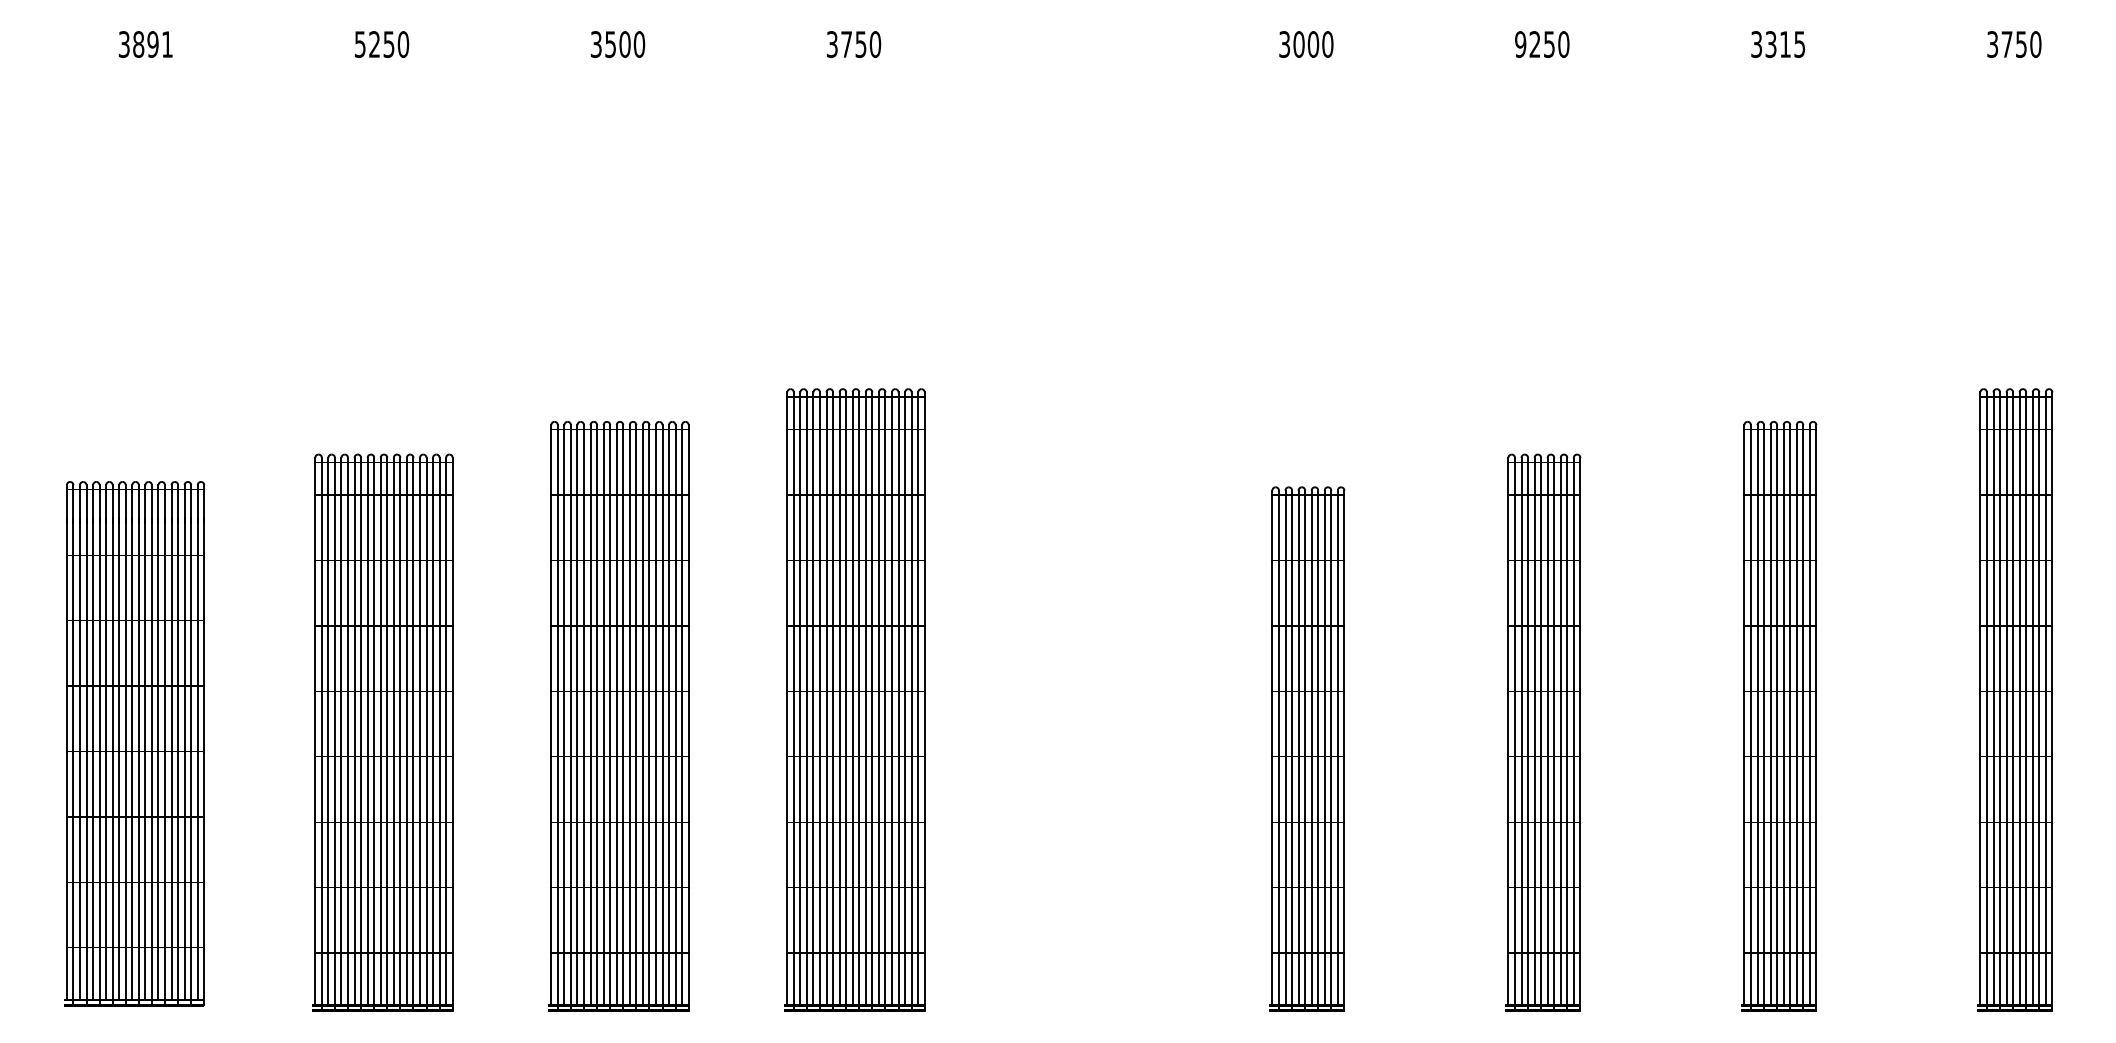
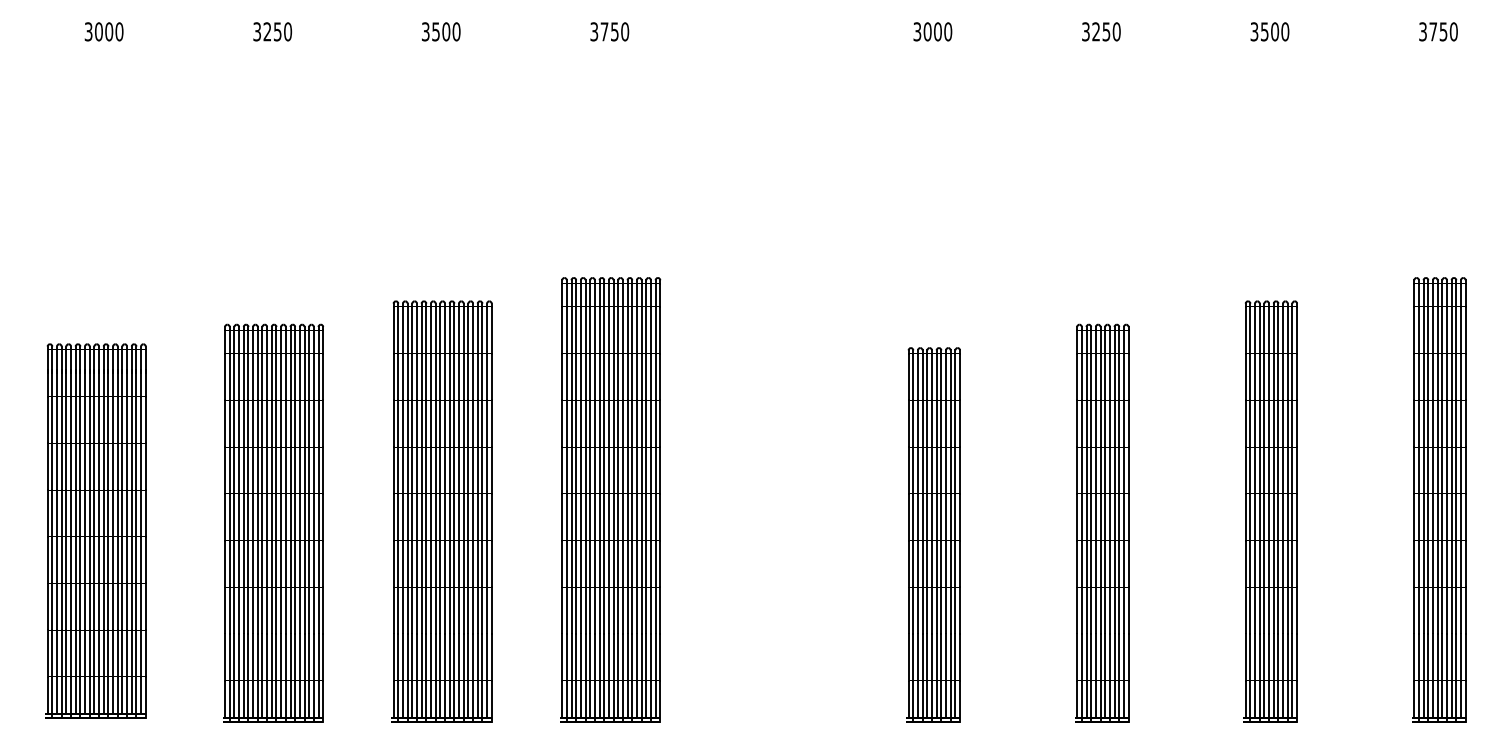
text: (153, 44) -> (109, 31), 3891 -> 3000
text: (359, 44) -> (256, 31), 5250 -> 3250
text: (1520, 44) -> (1085, 31), 9250 -> 3250
text: (1786, 44) -> (1275, 31), 3315 -> 3500

